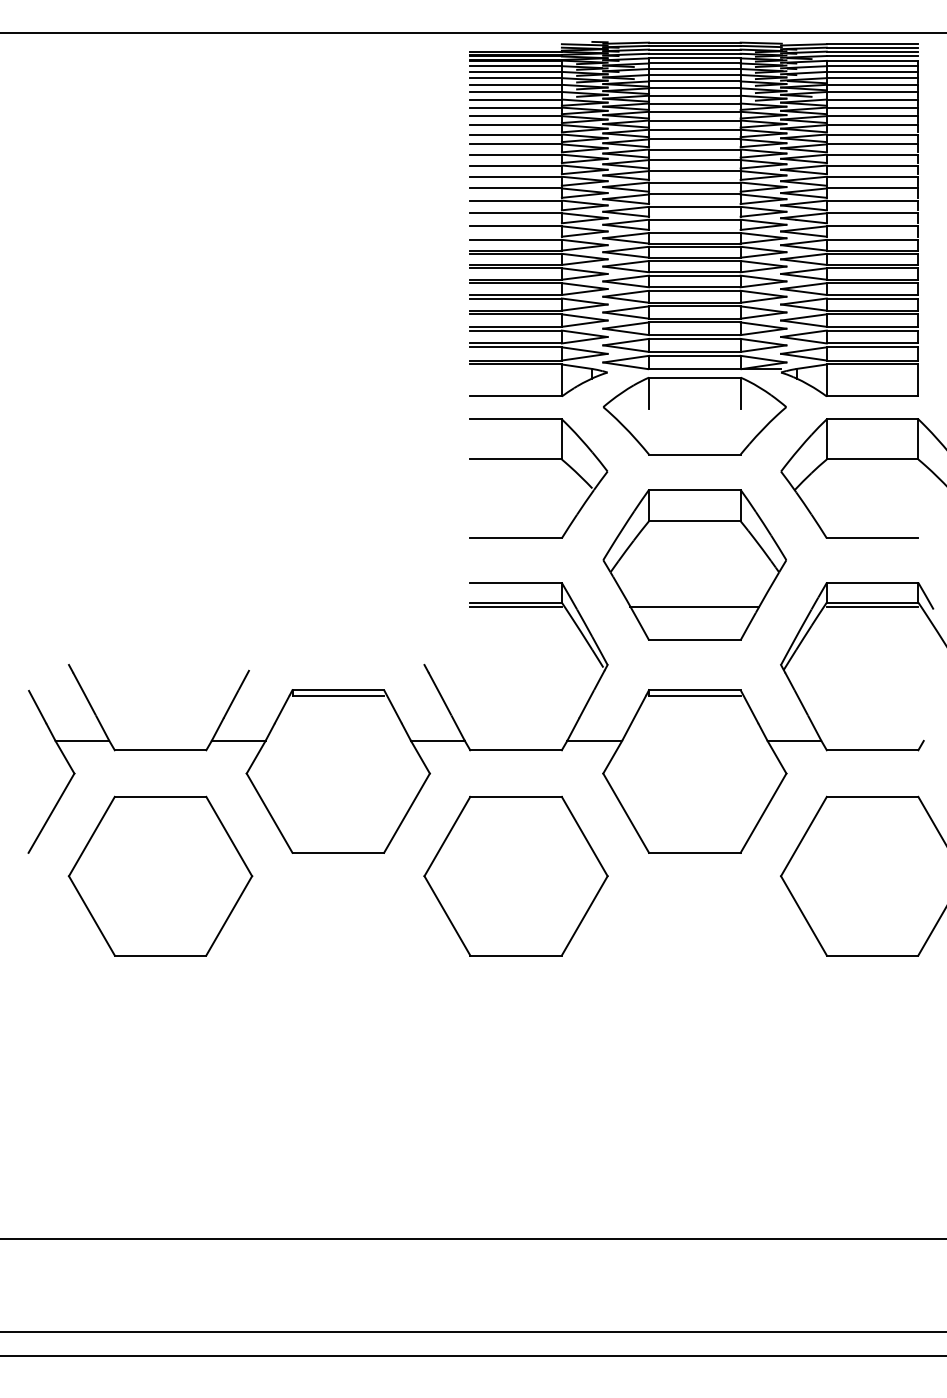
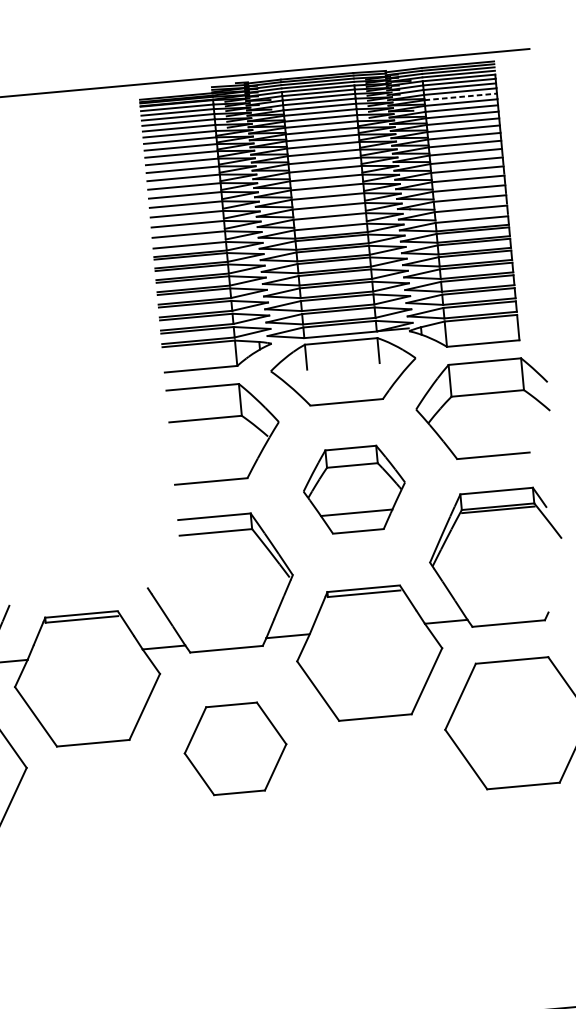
line: (872, 84) -> (460, 96), solid -> dashed
part: (694, 564) -> (354, 489), size x0.7
line: (515, 606) -> (215, 535), removed
part: (515, 875) -> (235, 748), size x0.7

